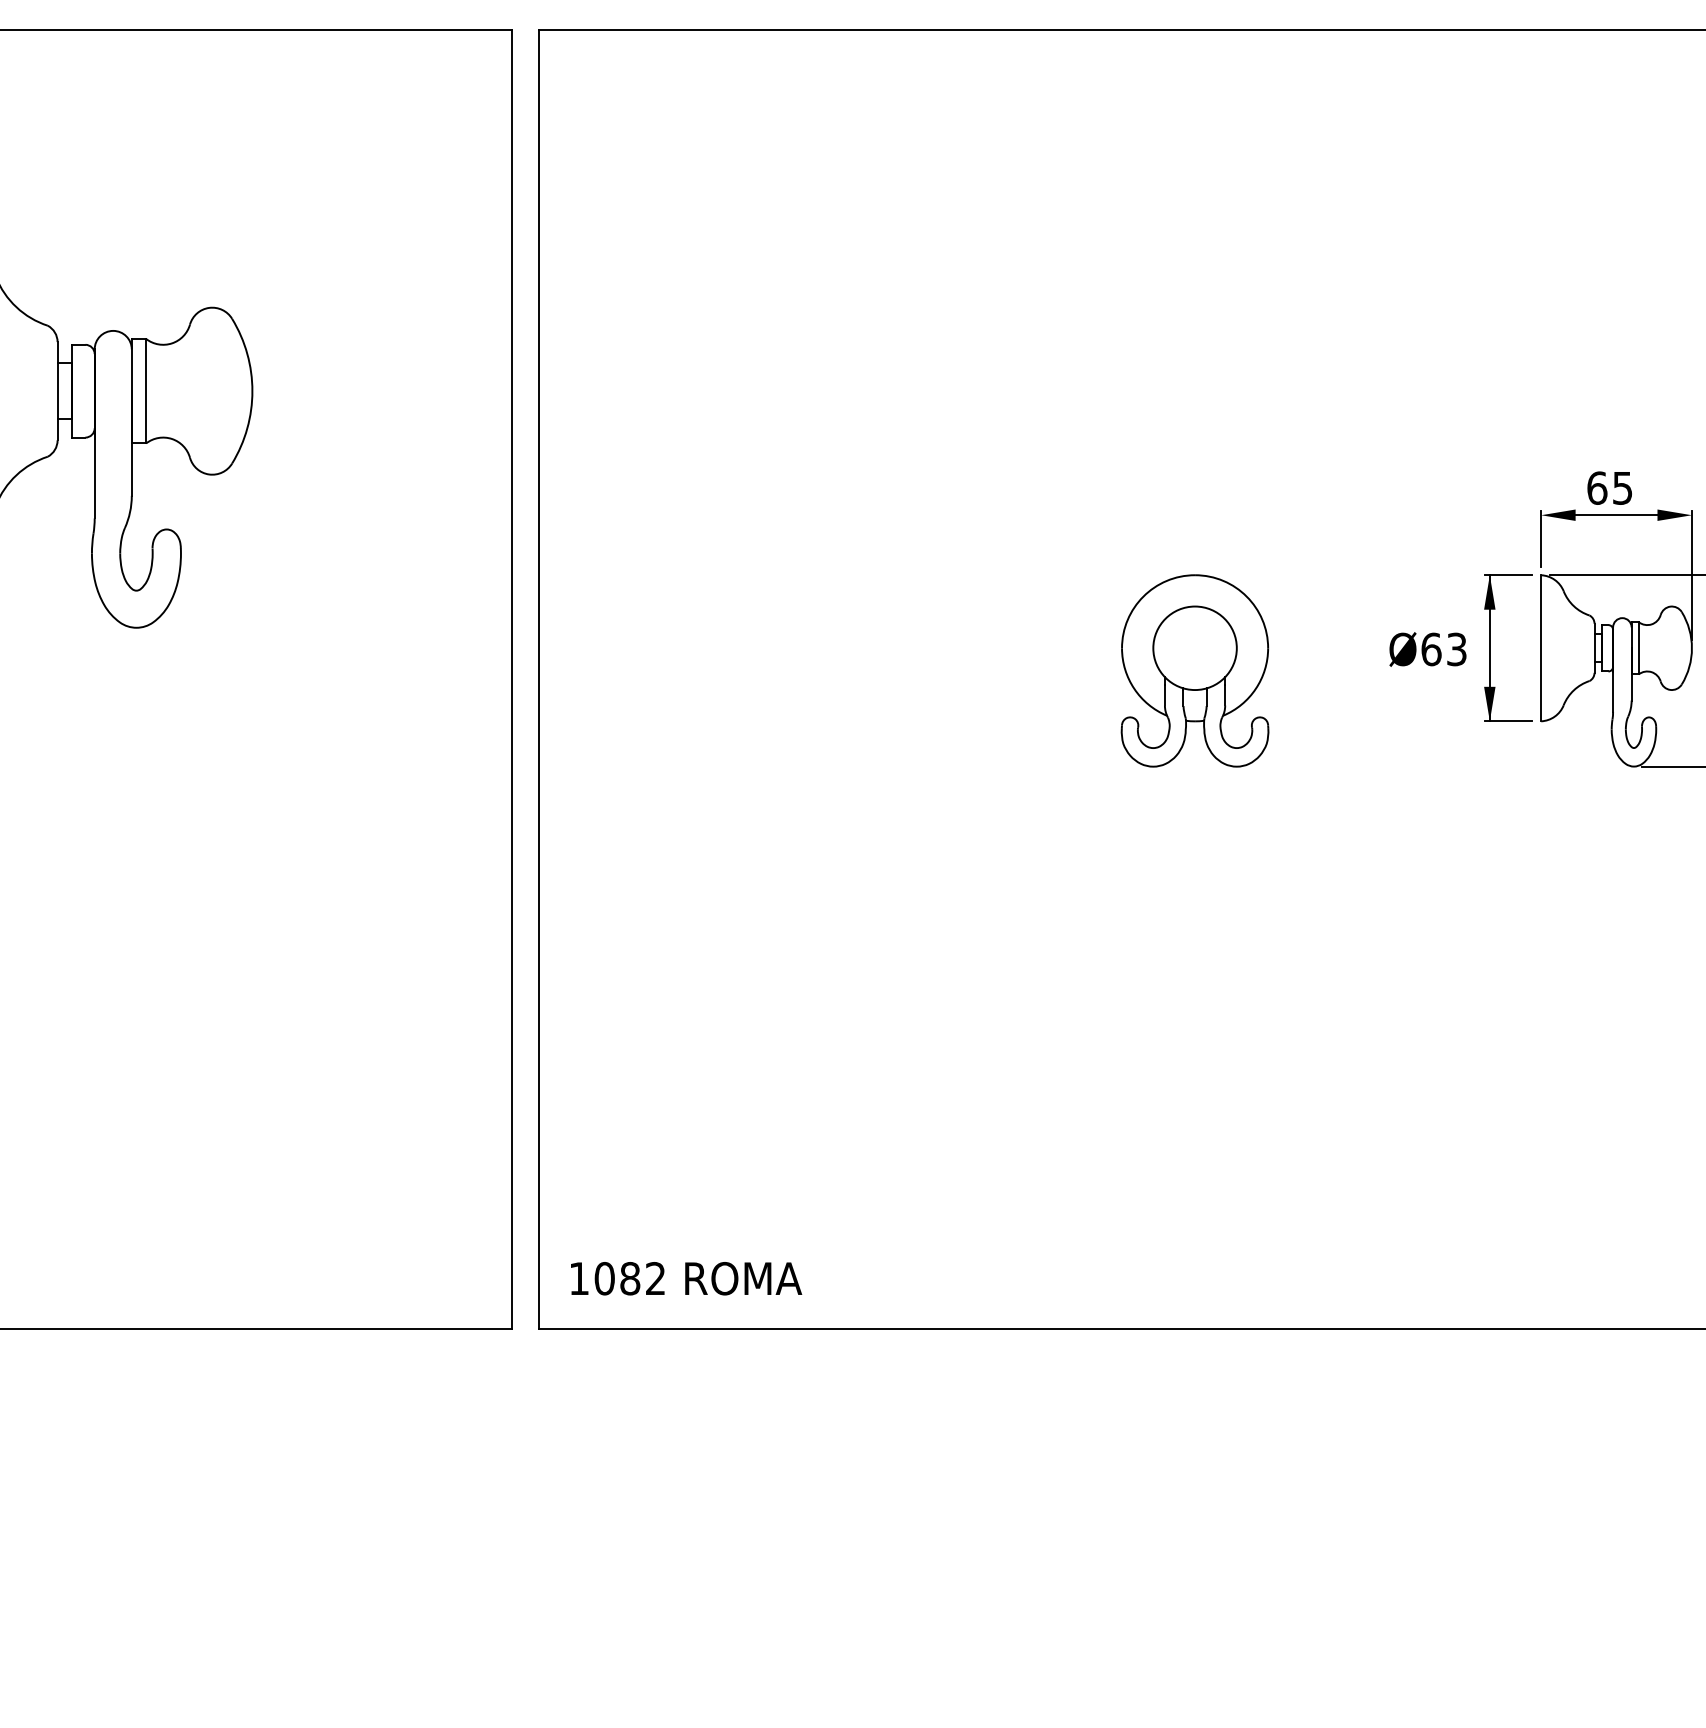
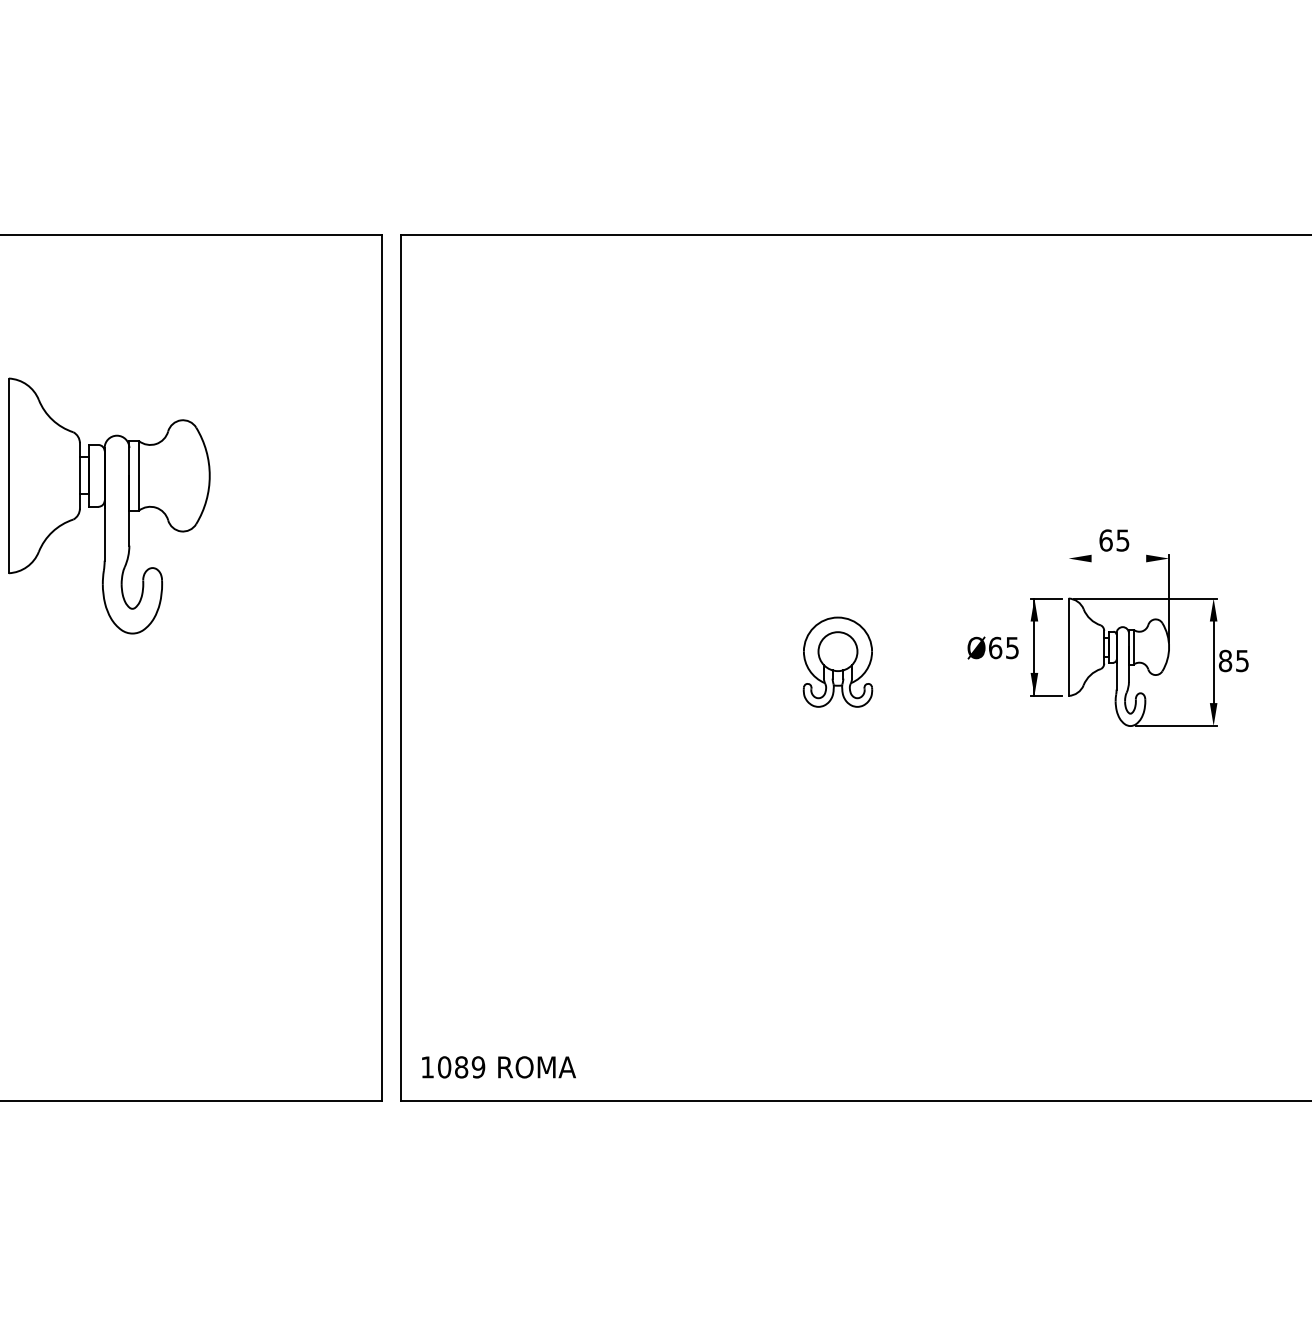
line: (1615, 515) -> (1118, 558), removed
line: (1540, 537) -> (1068, 573), removed
text: (1456, 648) -> (1012, 647), Ø63 -> Ø65
part: (1194, 669) -> (837, 661), size x0.7
text: (655, 1278) -> (478, 1067), 1082 -> 1089

